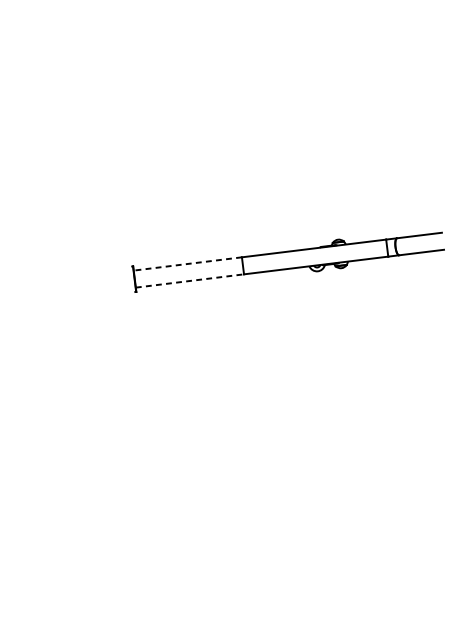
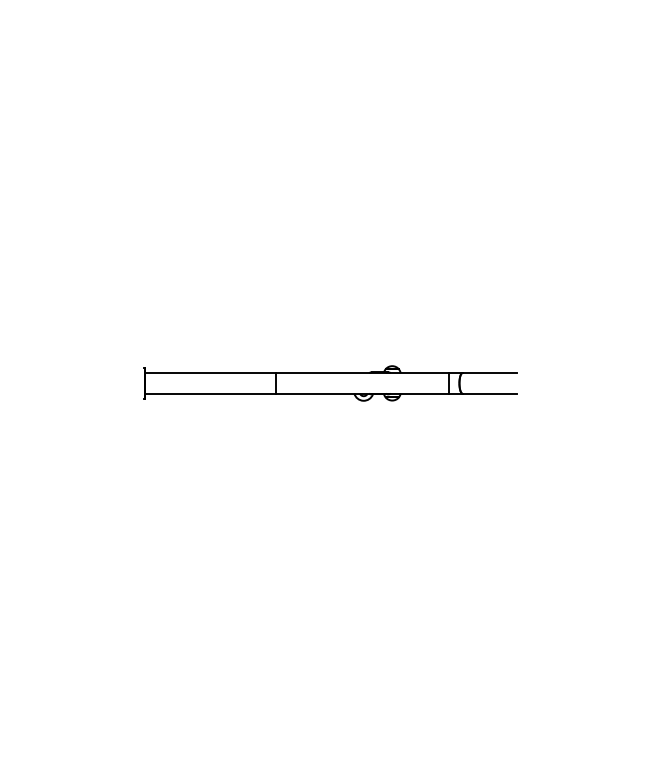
line: (187, 264) -> (209, 373), dashed -> solid
line: (190, 280) -> (210, 393), dashed -> solid

